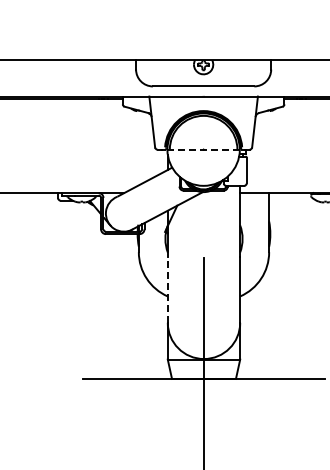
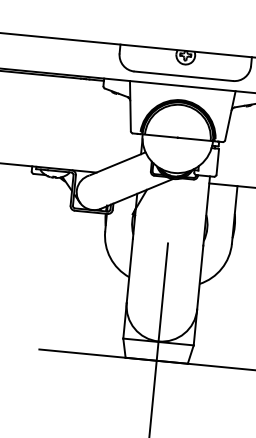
line: (203, 149) -> (177, 137), dashed -> solid
line: (167, 289) -> (129, 270), dashed -> solid

